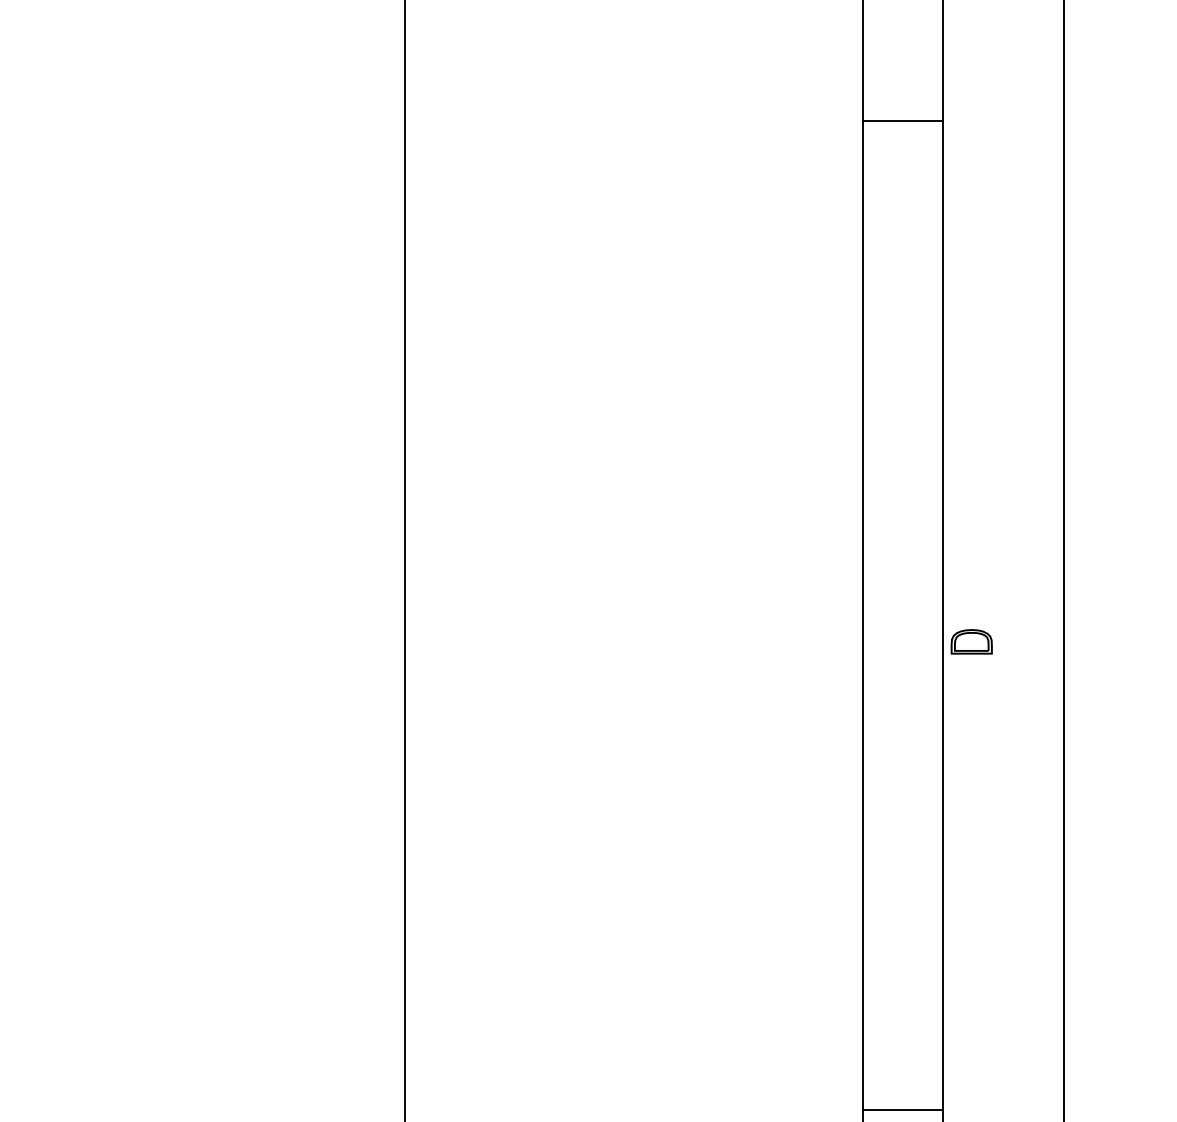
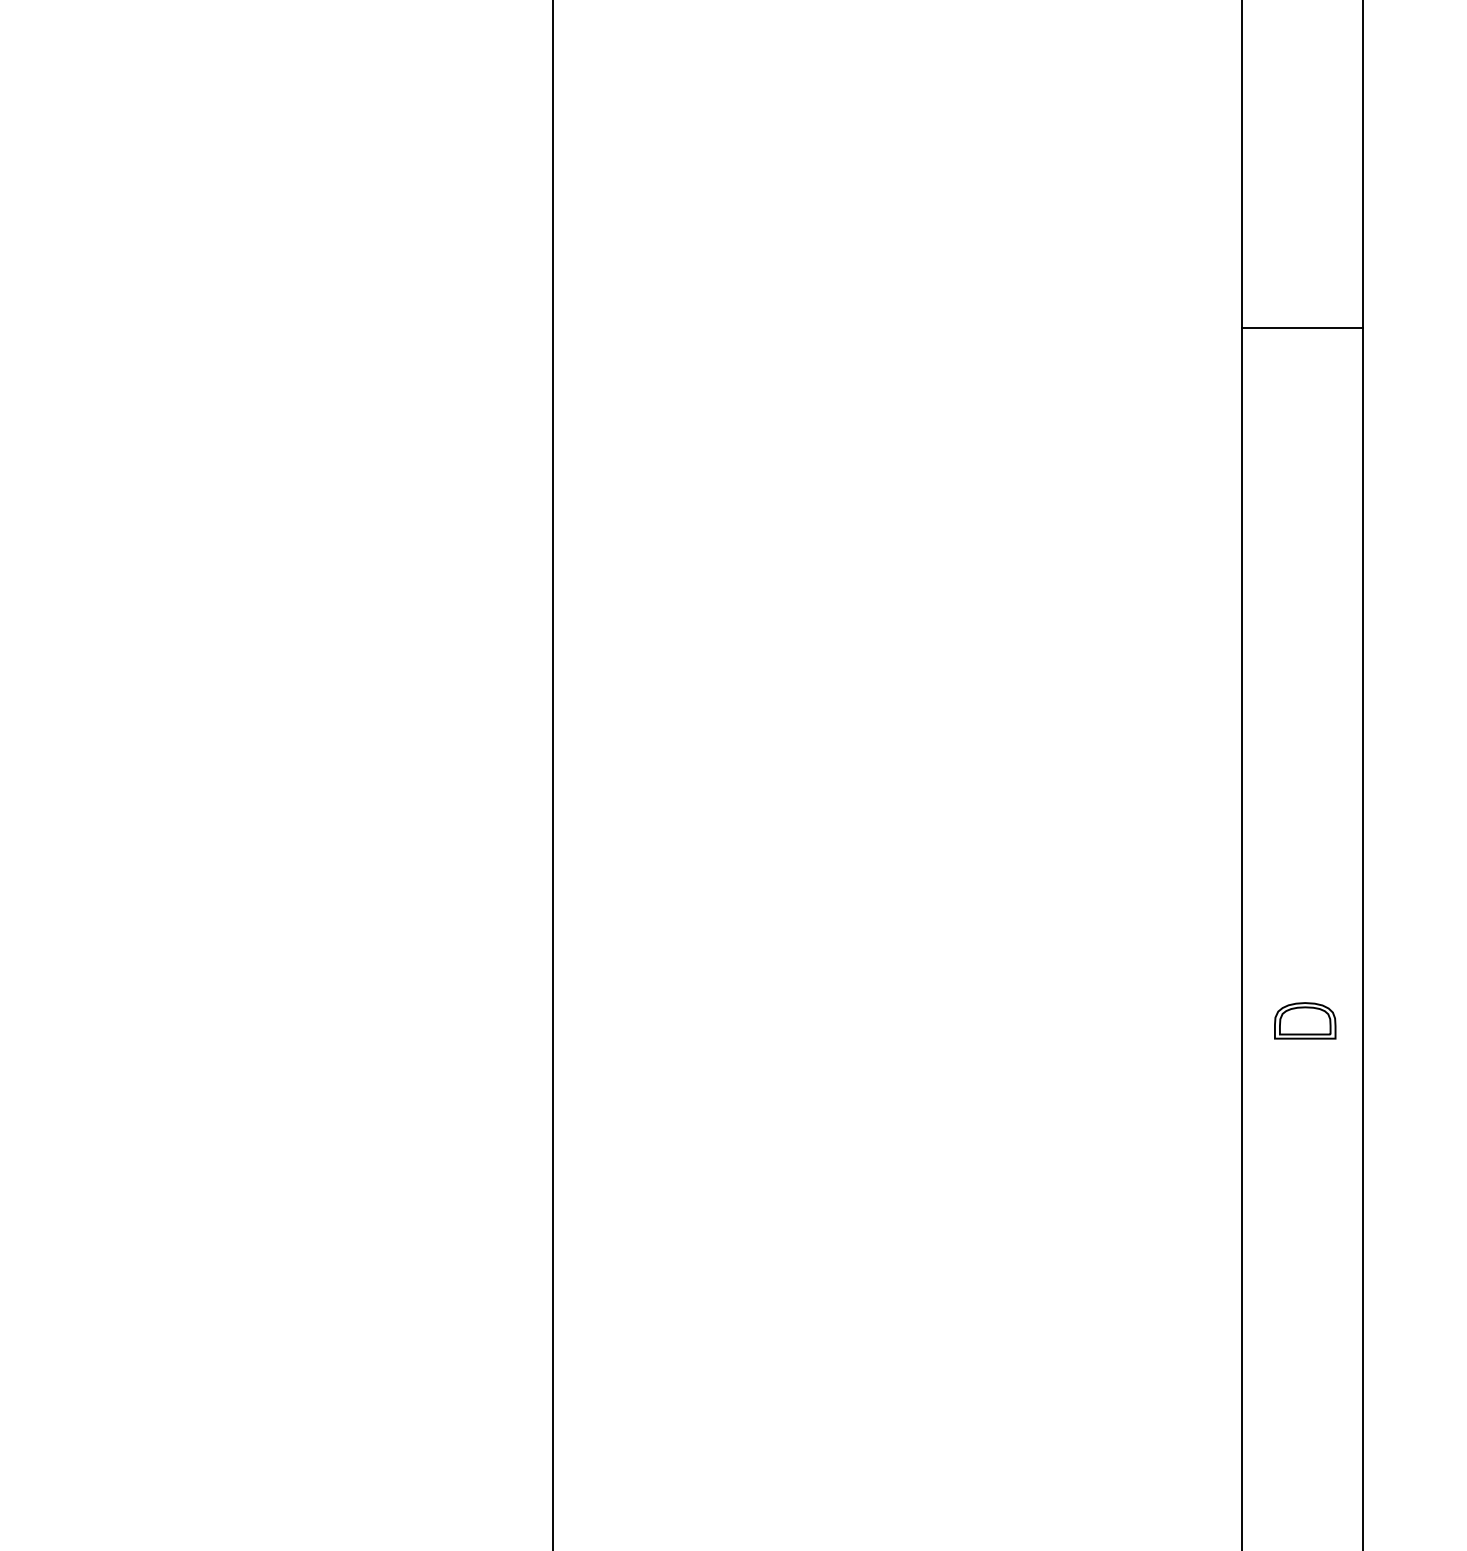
line: (902, 120) -> (1301, 326), moved
part: (971, 641) -> (1304, 1020), moved

